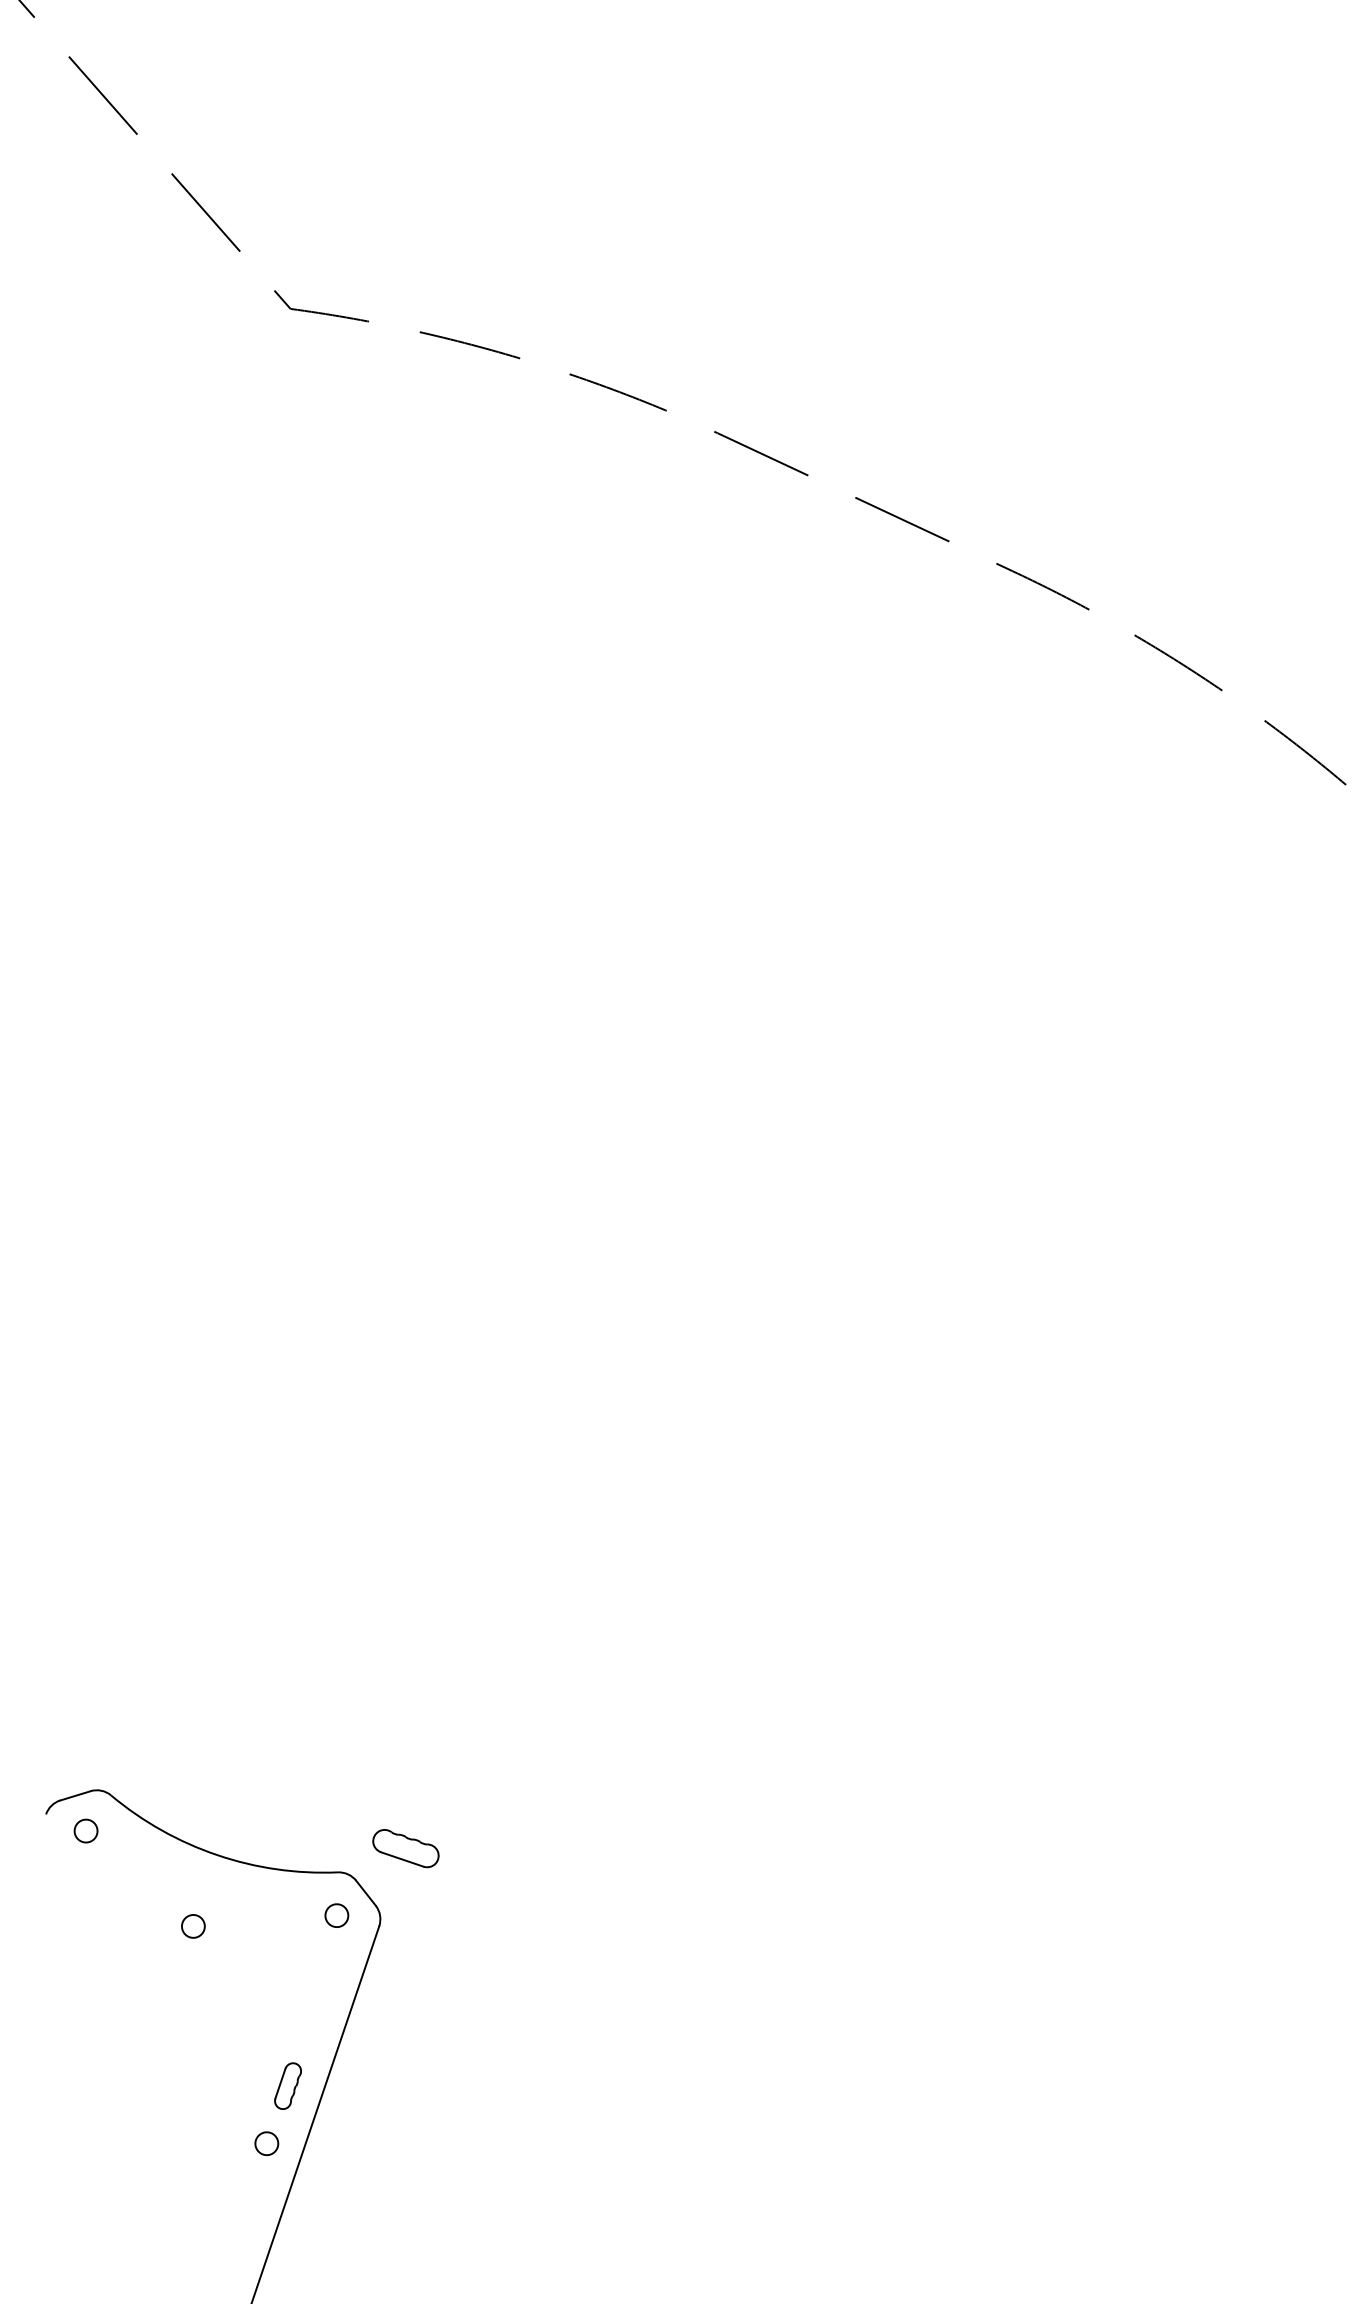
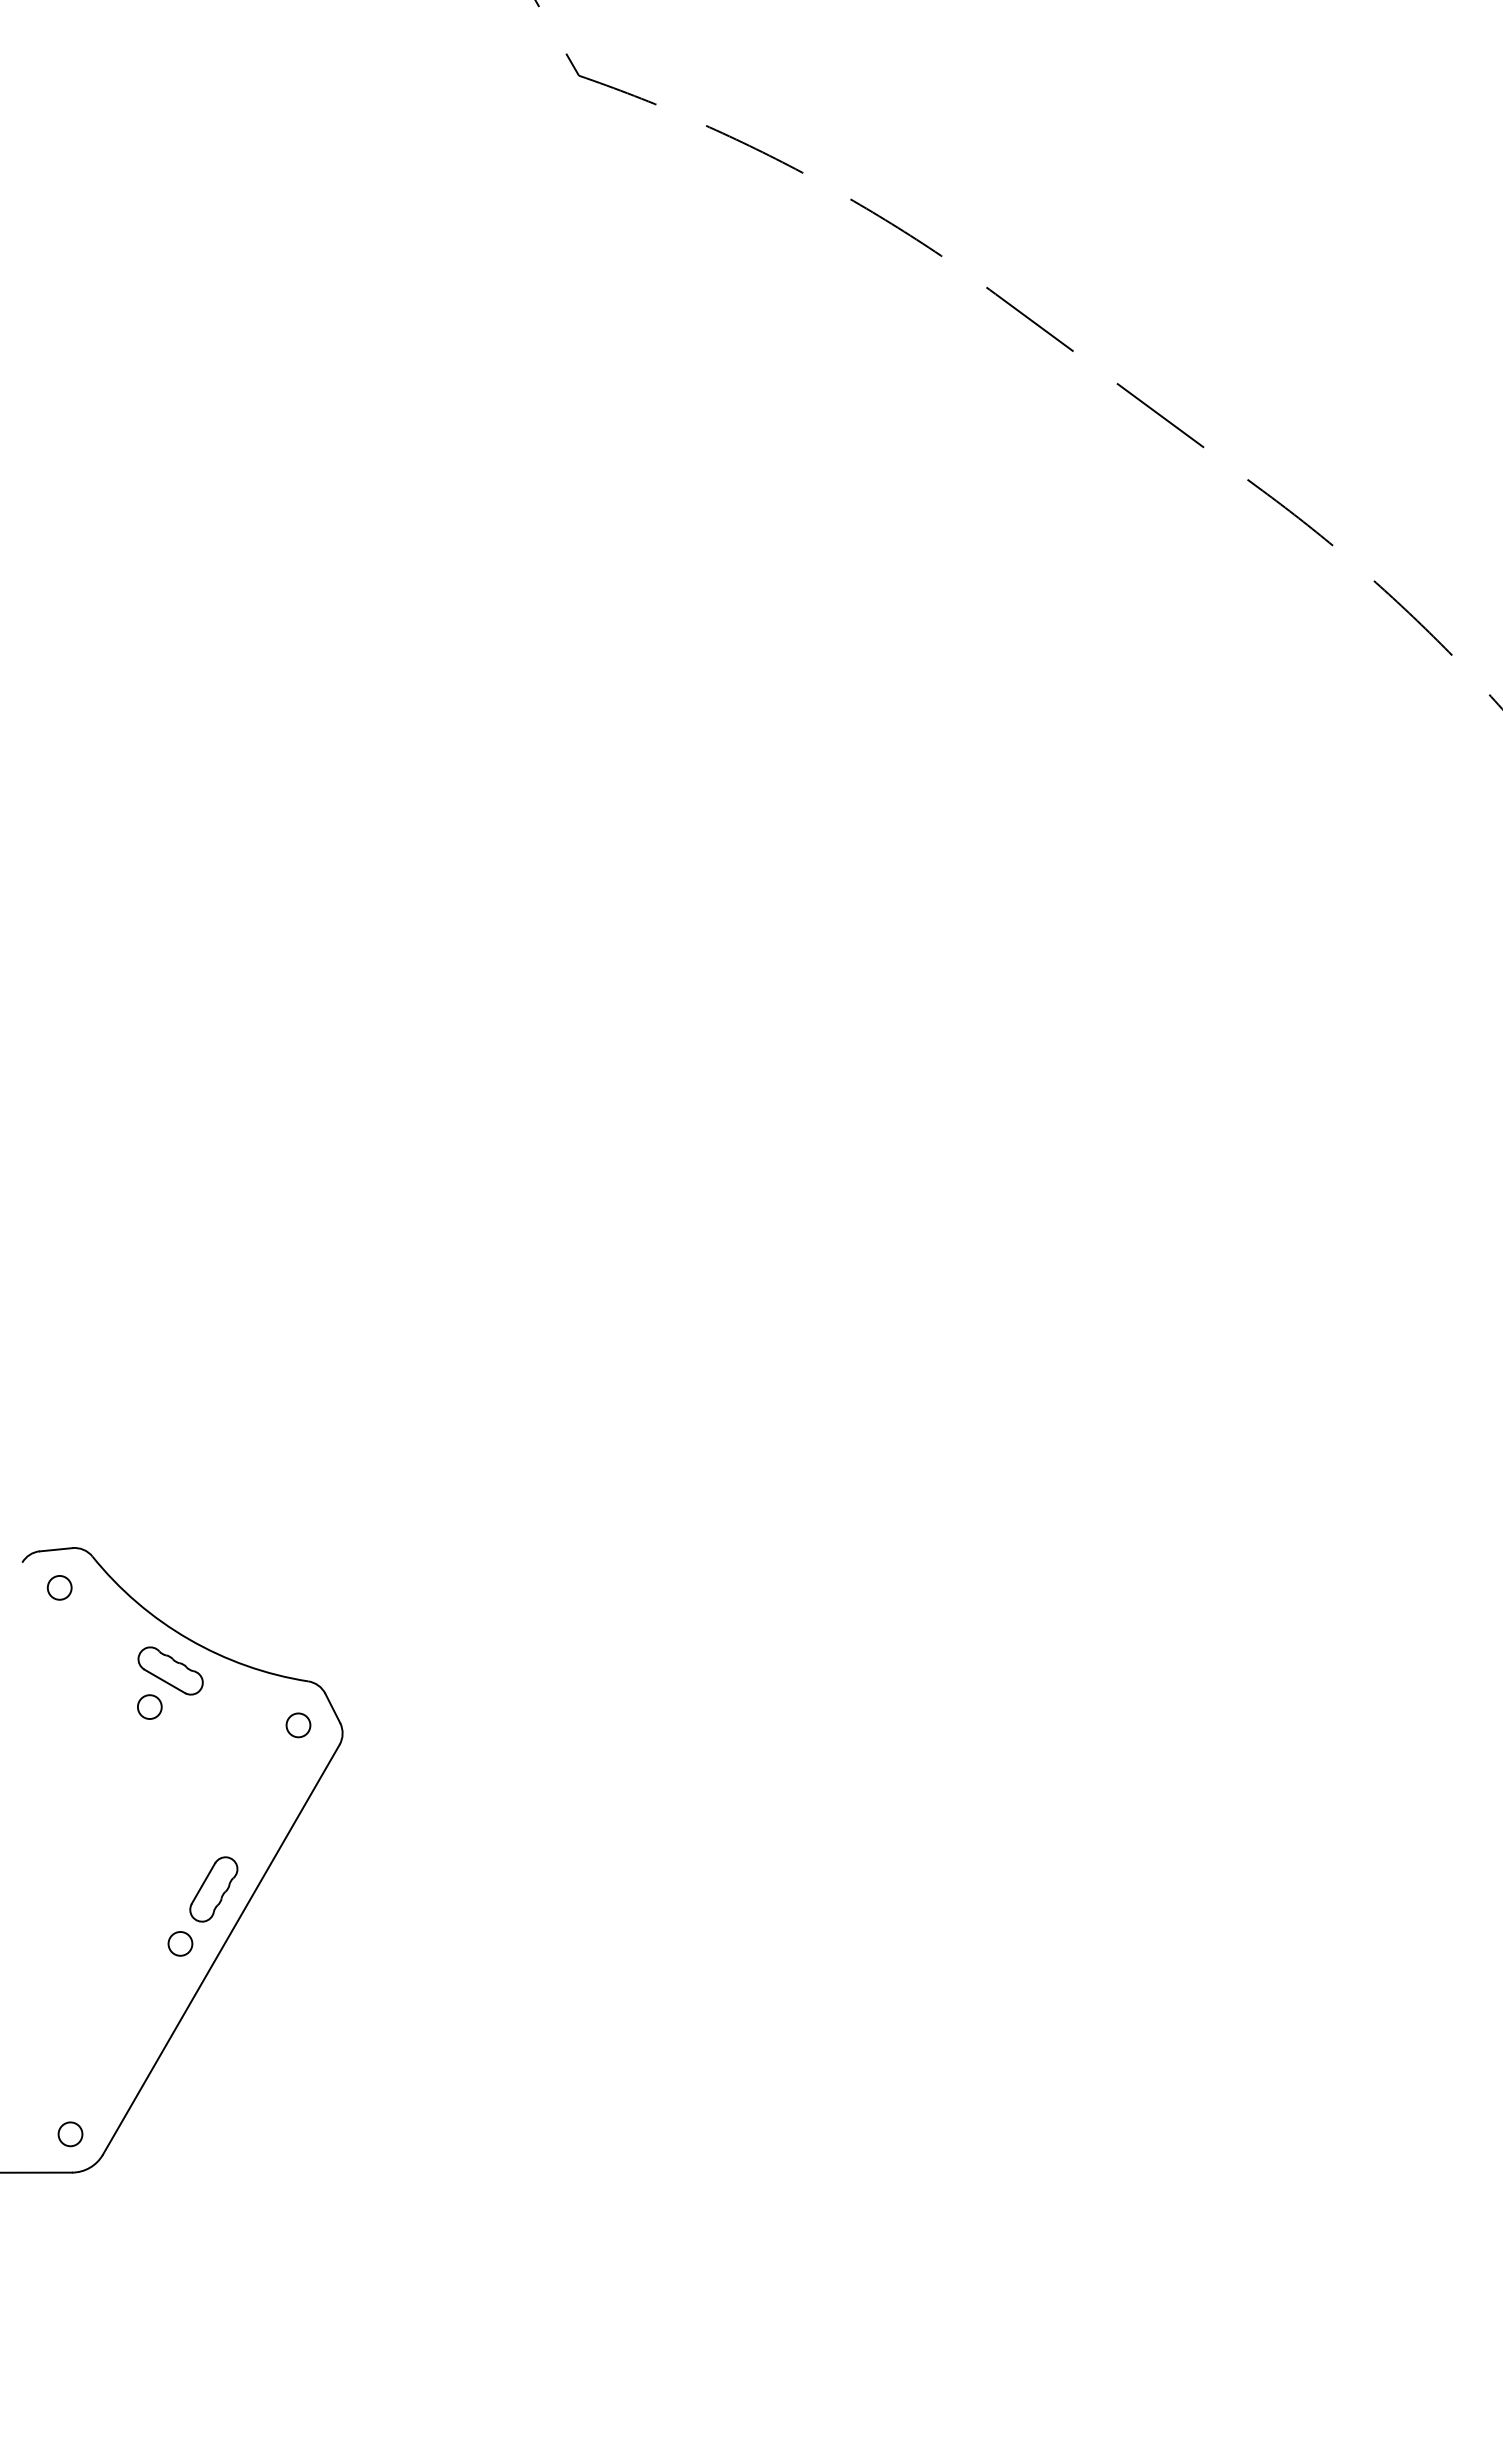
part: (405, 1848) -> (170, 1670), moved
part: (287, 2086) -> (213, 1889), size x1.43

